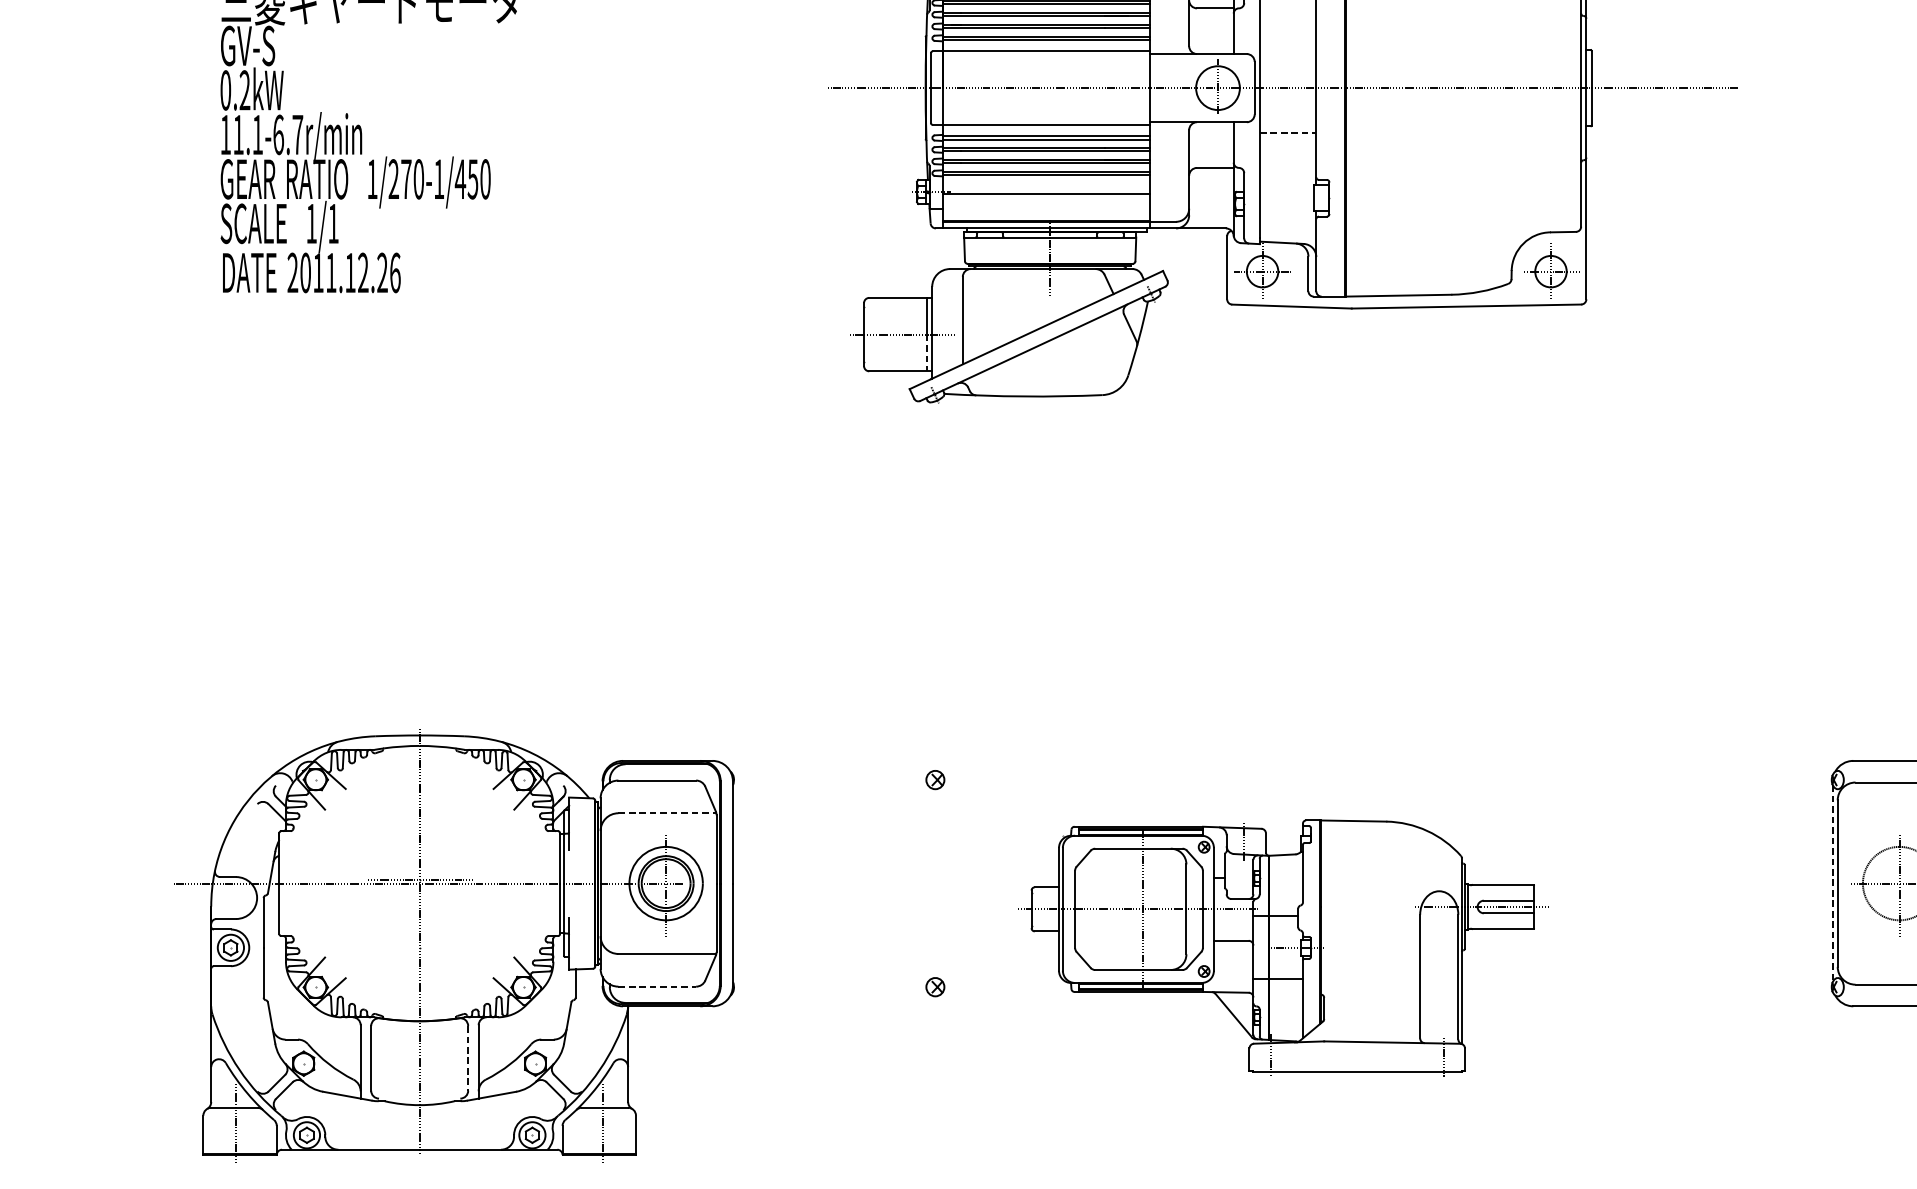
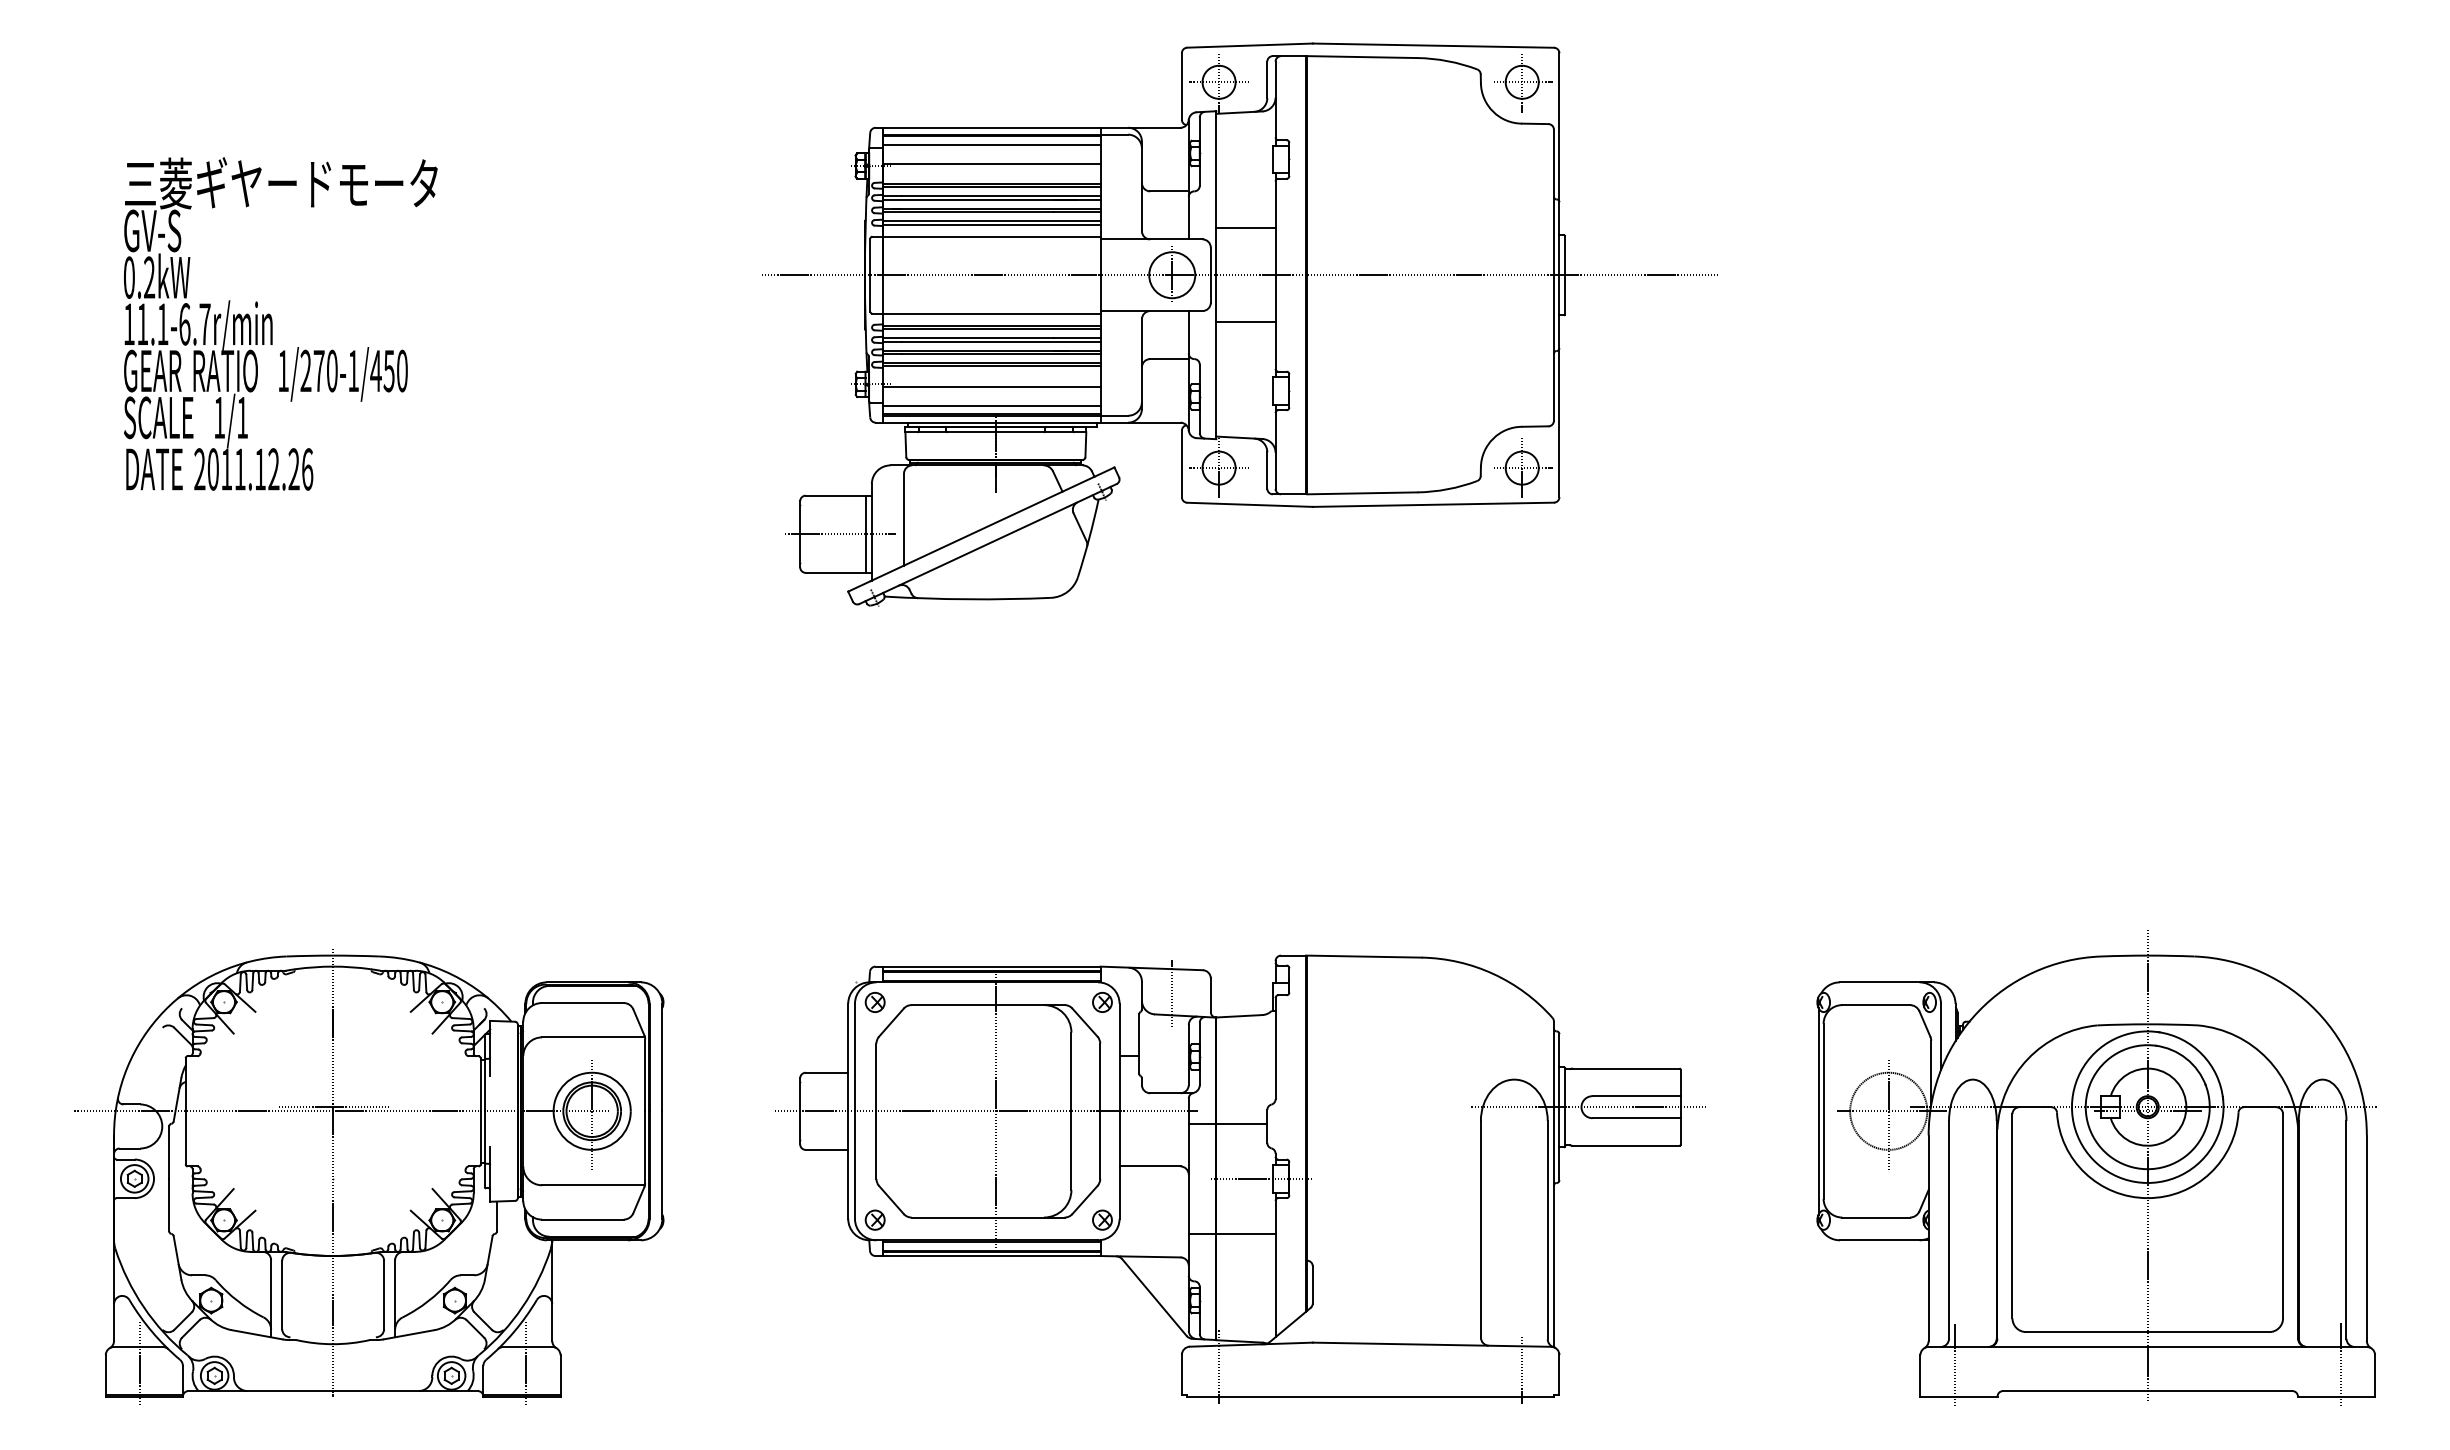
line: (1287, 43) -> (1245, 228), added
line: (1287, 133) -> (1245, 322), dashed -> solid
line: (1046, 212) -> (991, 405), added
line: (927, 353) -> (866, 554), dashed -> solid
line: (668, 813) -> (594, 1037), dashed -> solid
line: (1832, 883) -> (1818, 1111), dashed -> solid
part: (1282, 947) -> (1240, 1178), size x1.67
line: (656, 986) -> (582, 1219), dashed -> solid
line: (468, 1058) -> (384, 1295), dashed -> solid

